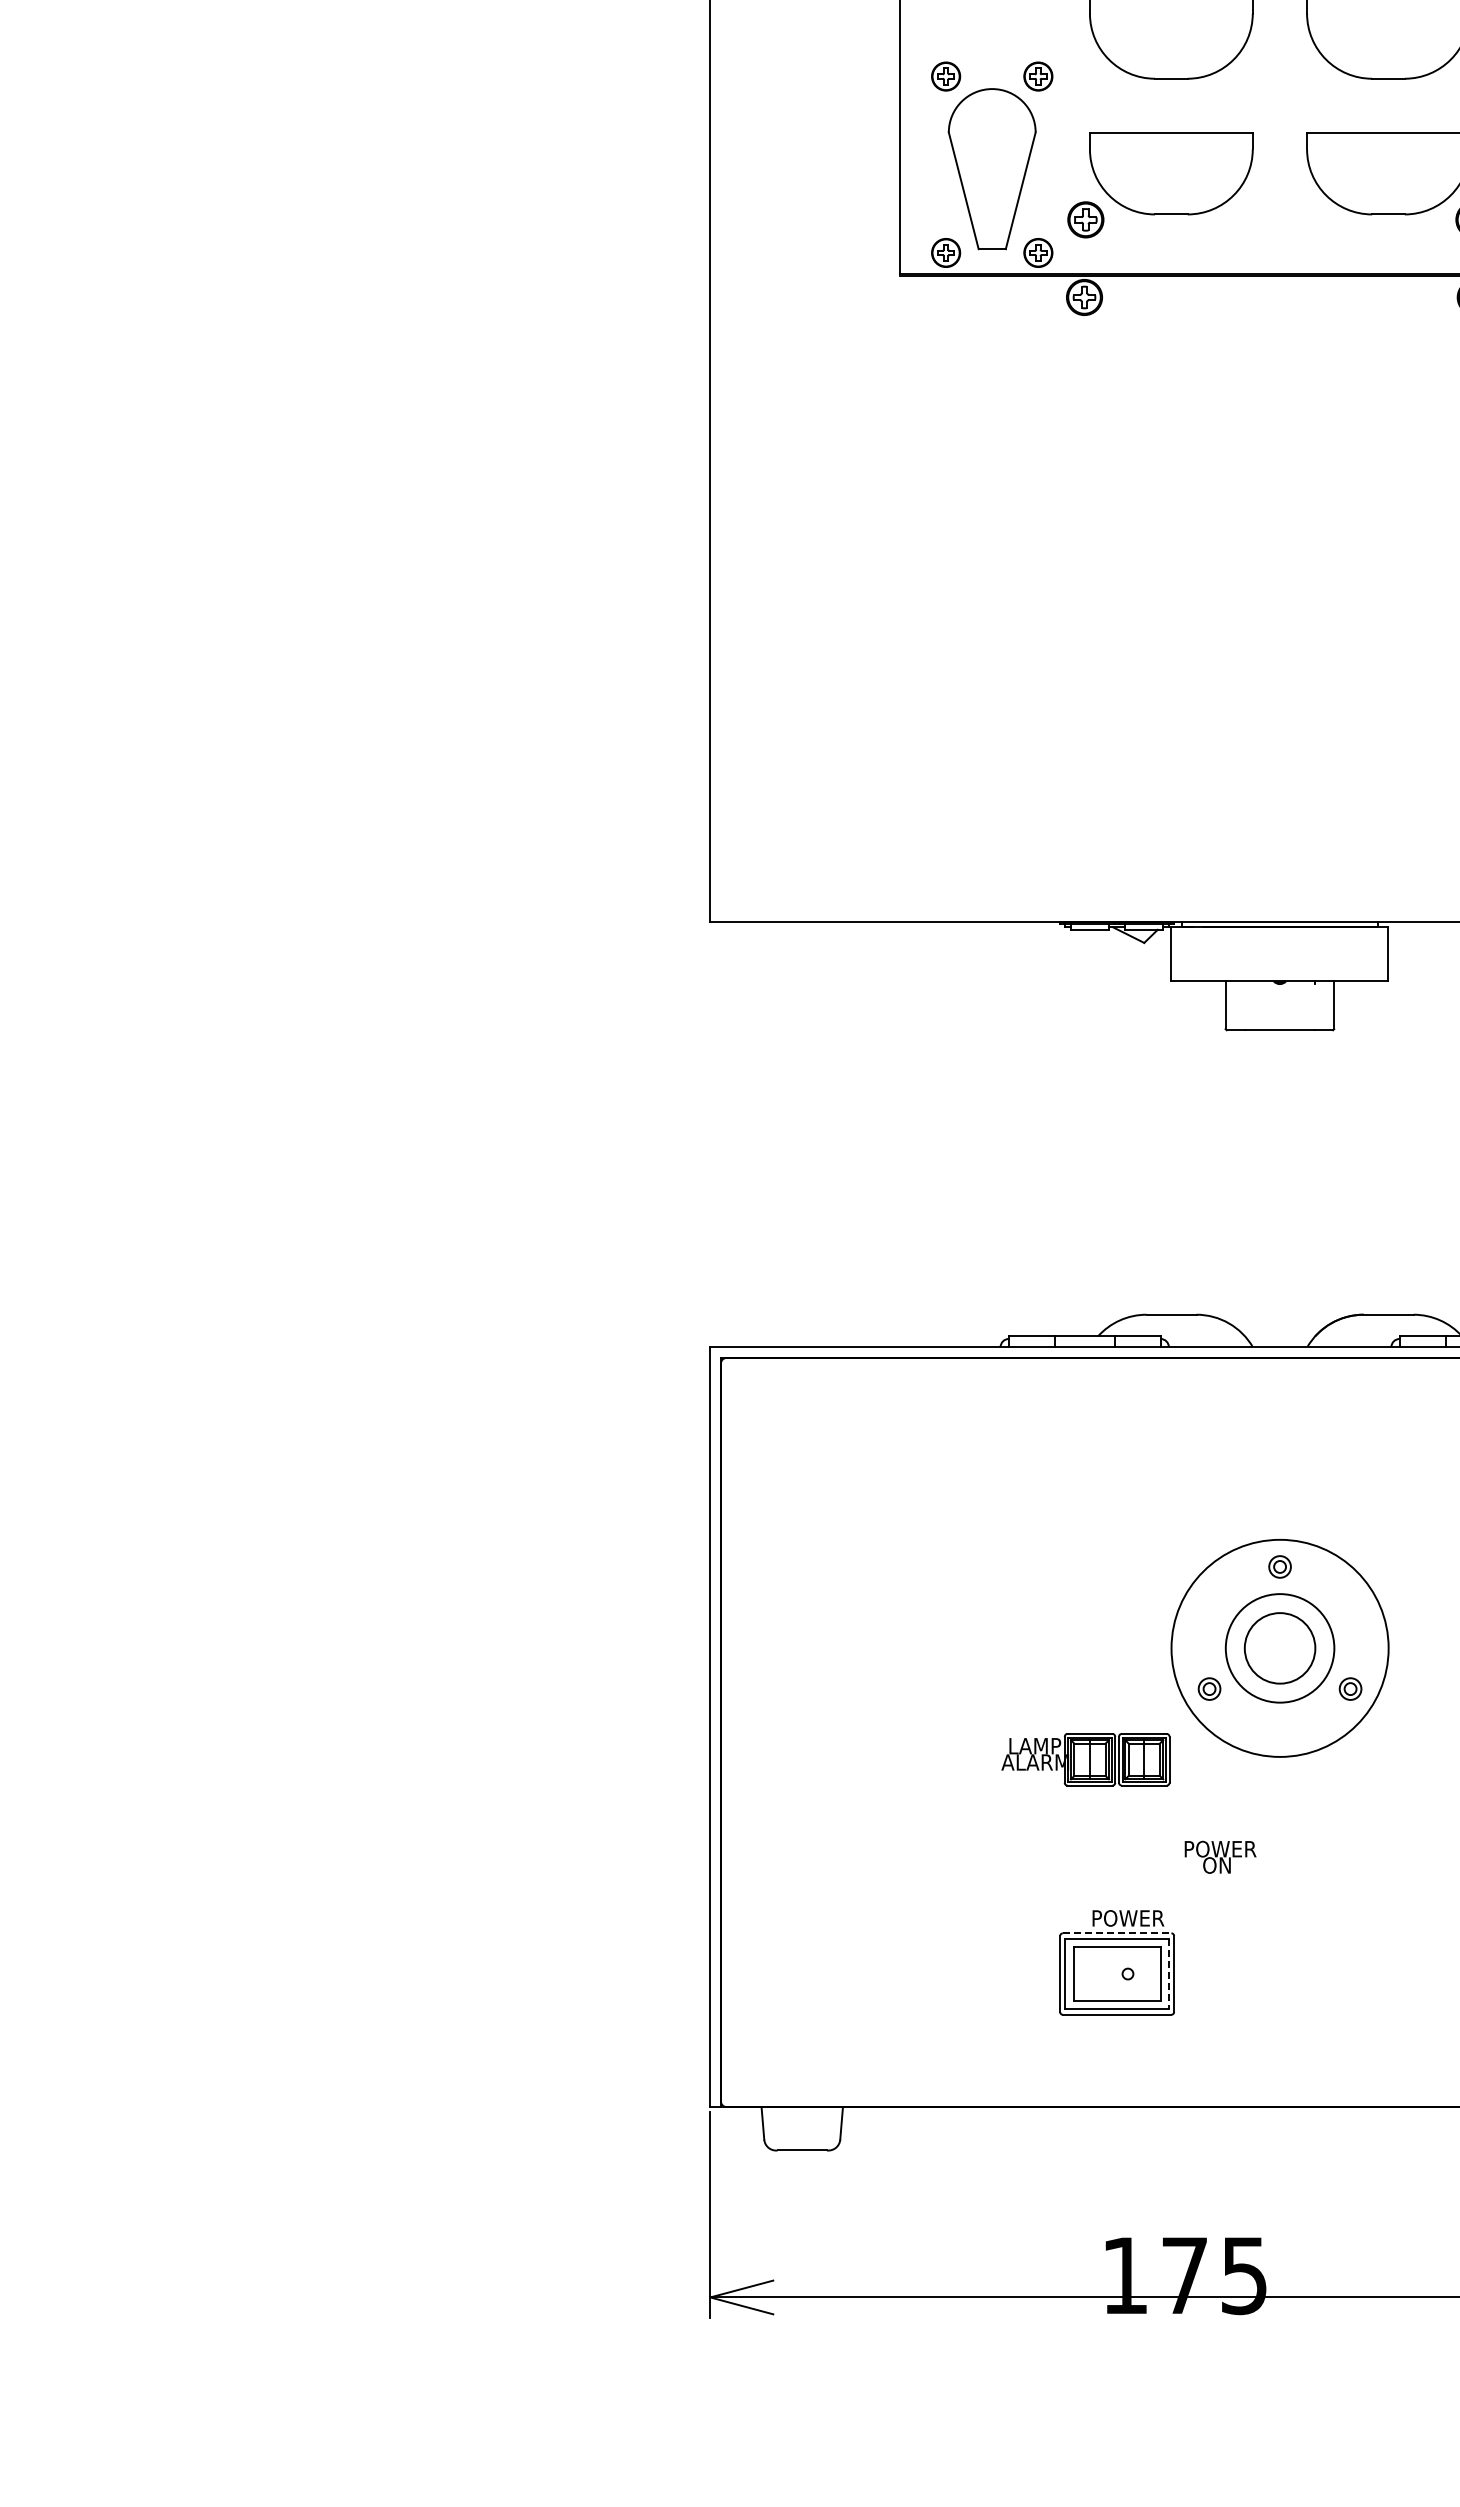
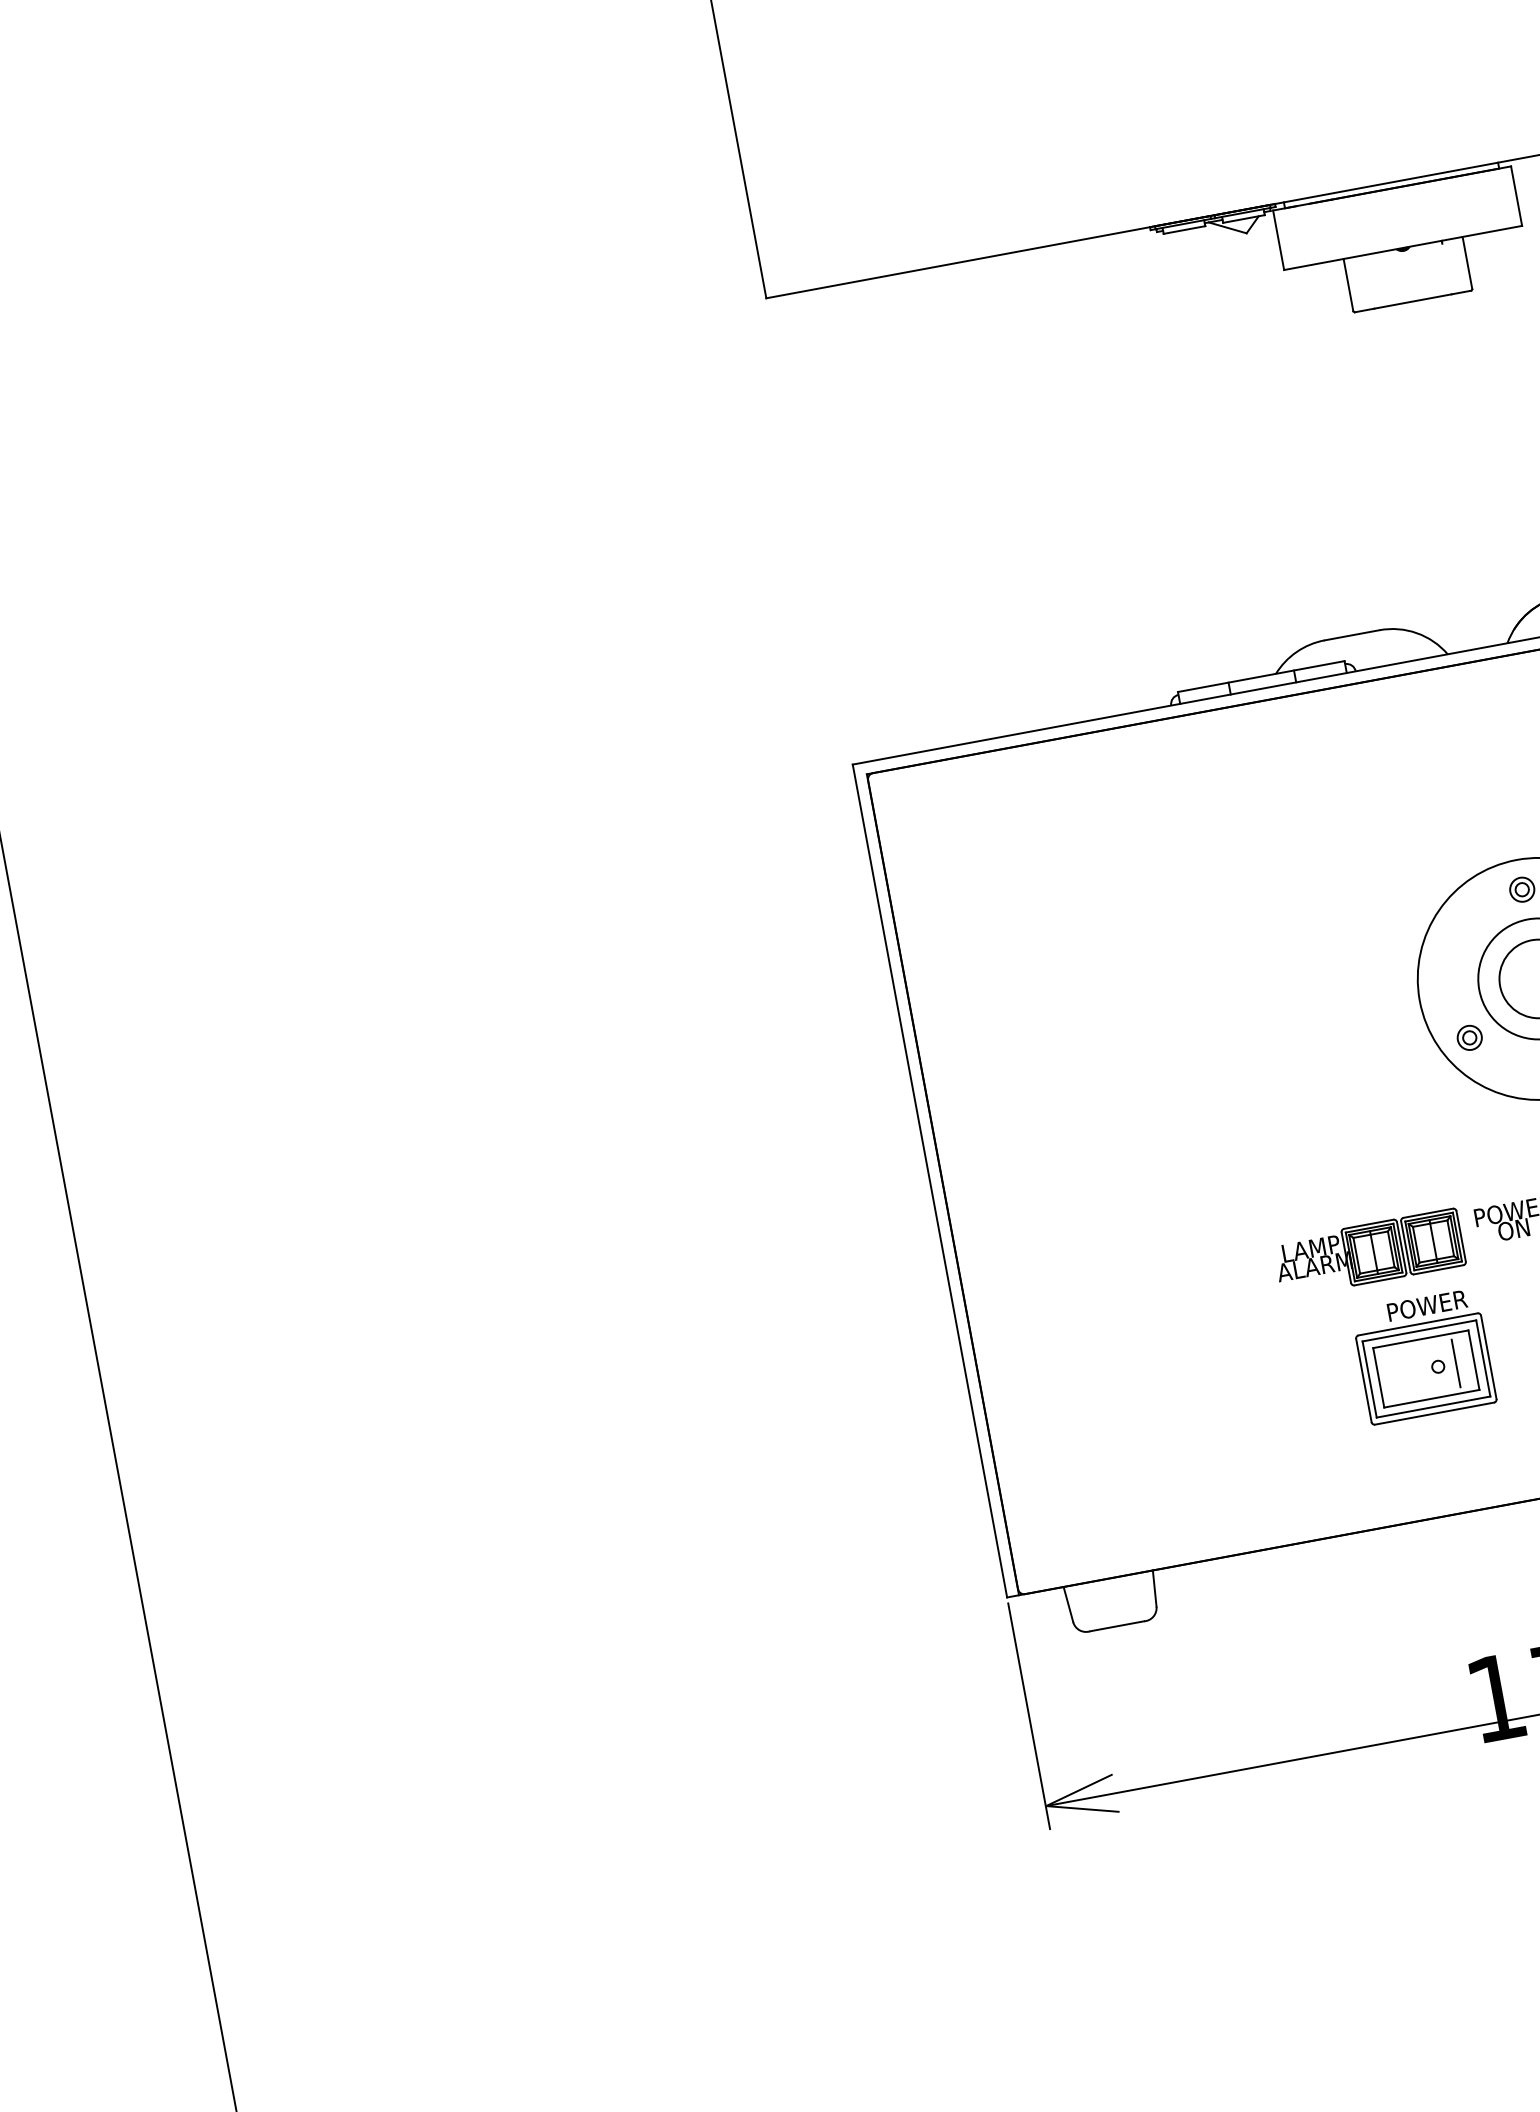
part: (1085, 1759) -> (1369, 1253), moved
line: (1117, 1933) -> (1418, 1324), dashed -> solid
line: (1144, 1973) -> (1456, 1362), added
line: (1169, 1974) -> (1483, 1358), dashed -> solid

